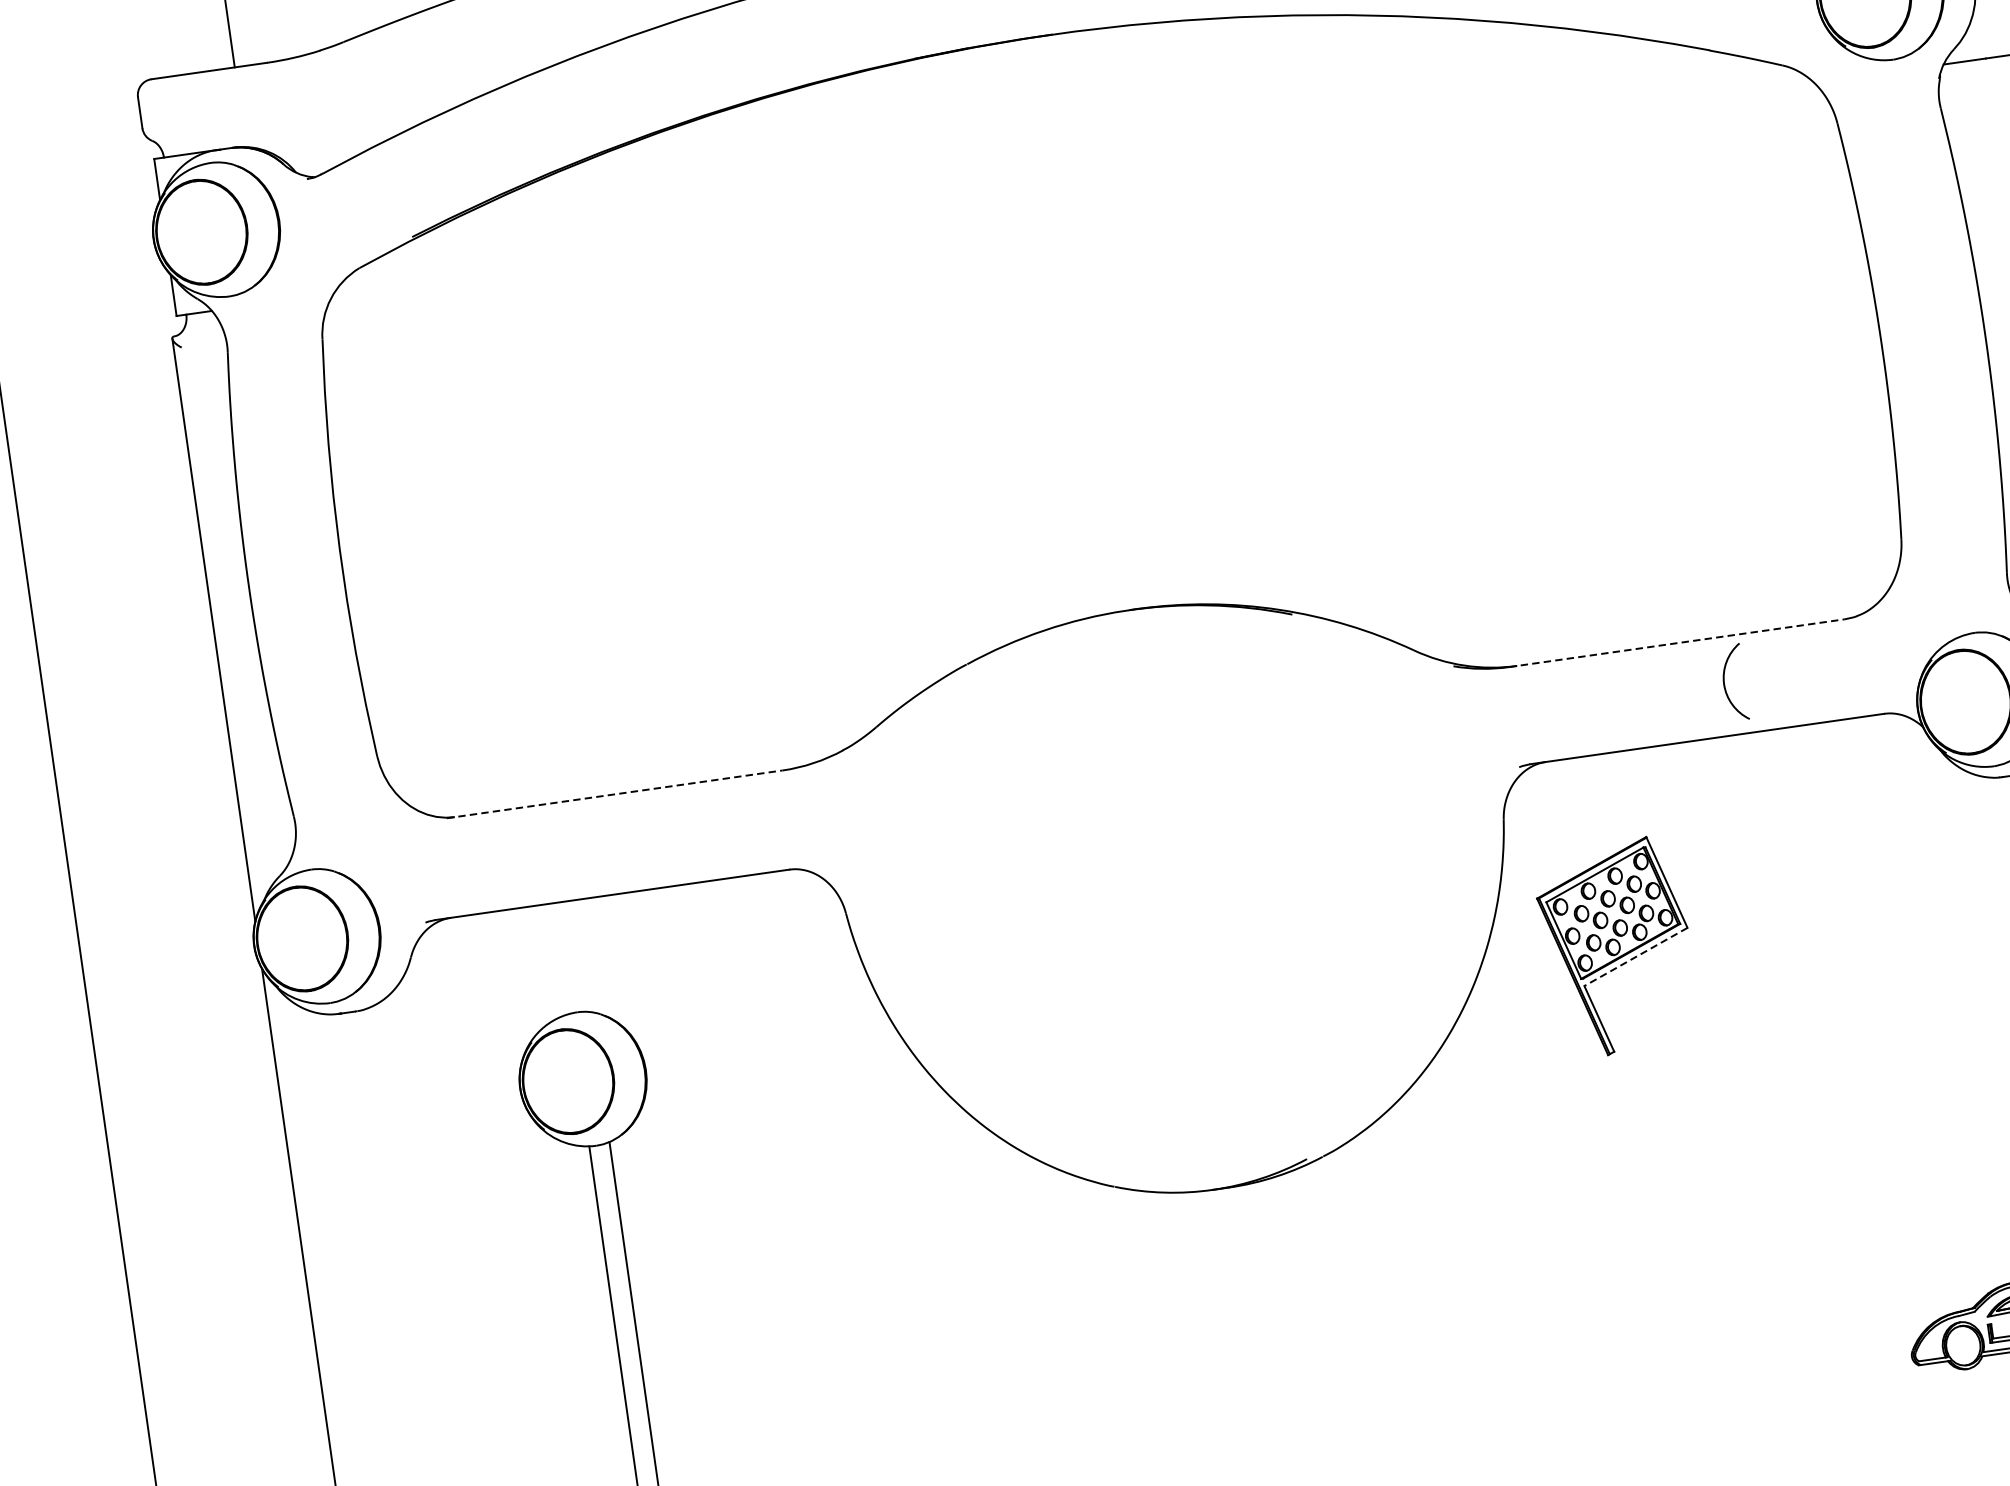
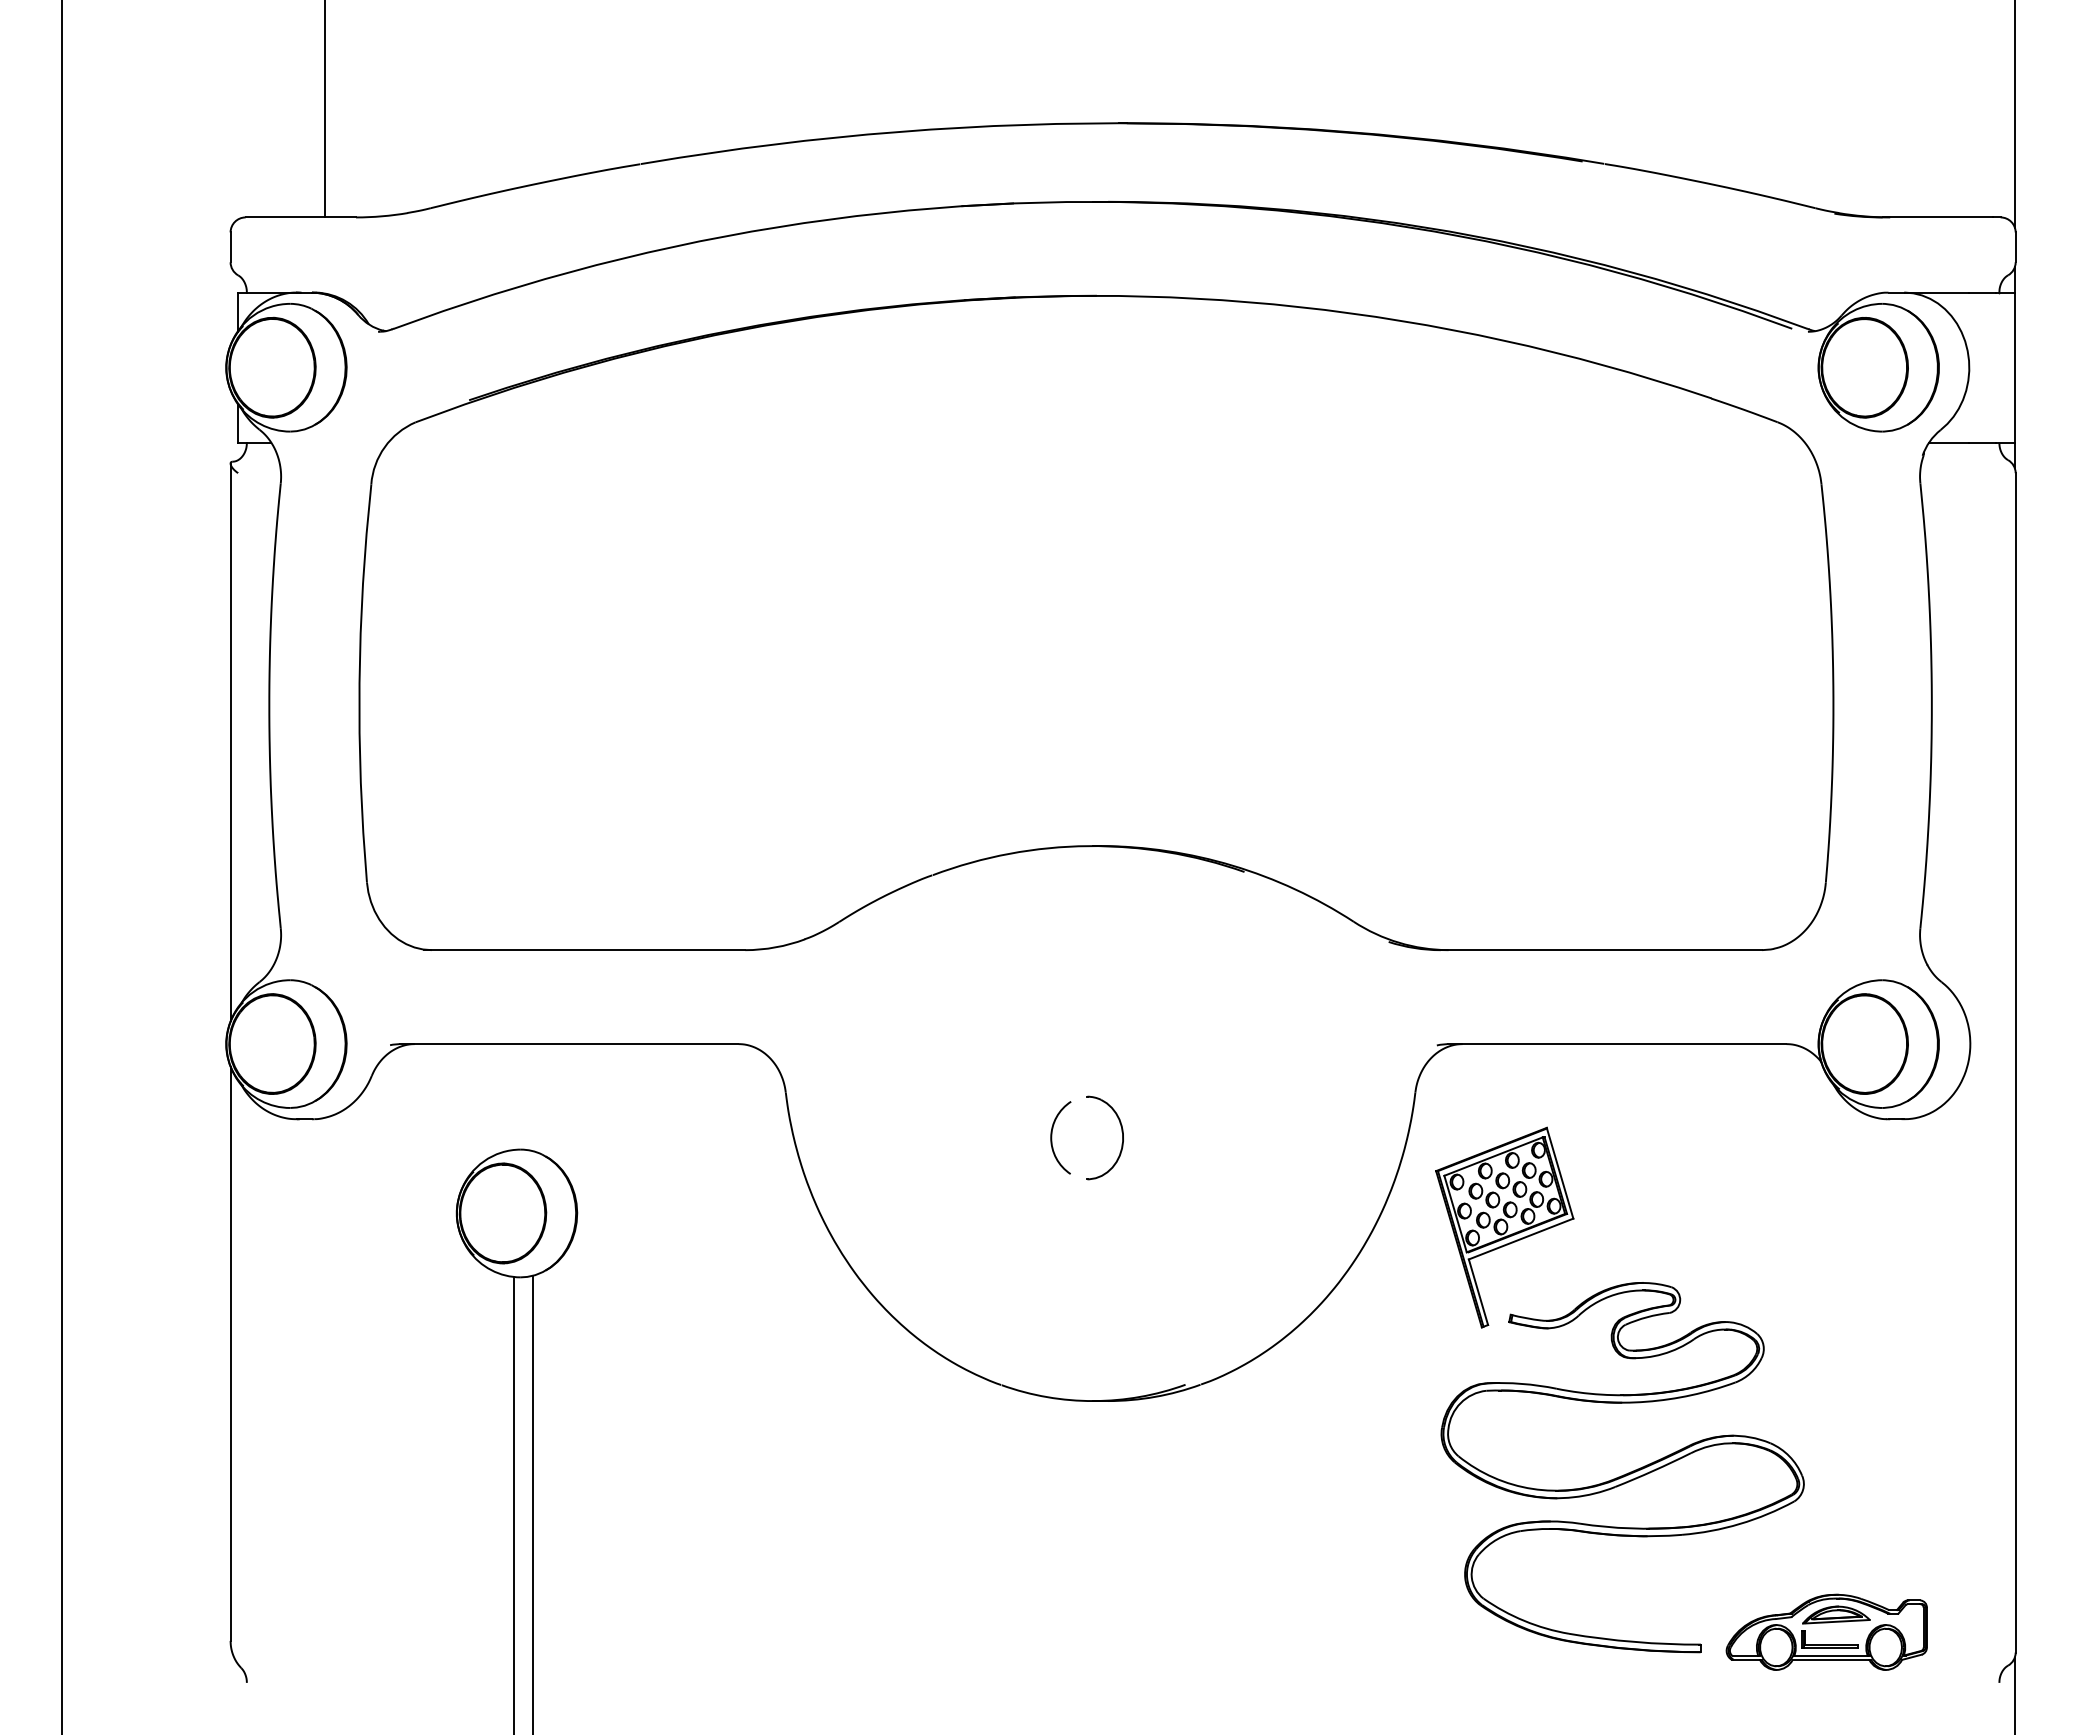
line: (1677, 643) -> (1601, 950), dashed -> solid
arc: (1725, 683) -> (1052, 1137), moved
line: (614, 794) -> (584, 950), dashed -> solid
part: (1202, 905) -> (1121, 1132), added
line: (1635, 957) -> (1520, 1239), dashed -> solid
part: (1779, 1186) -> (1625, 1473), added

